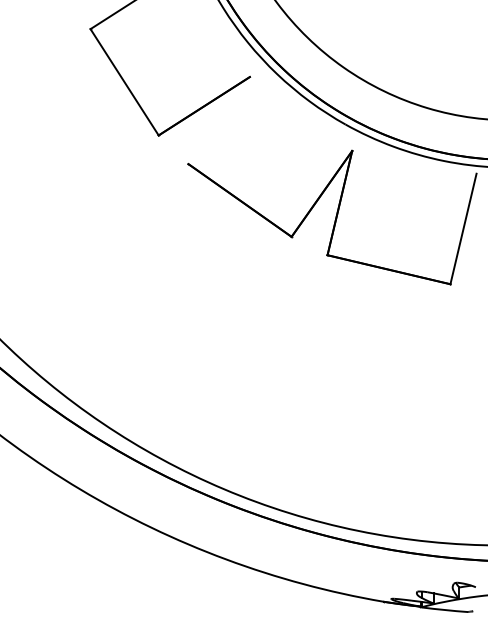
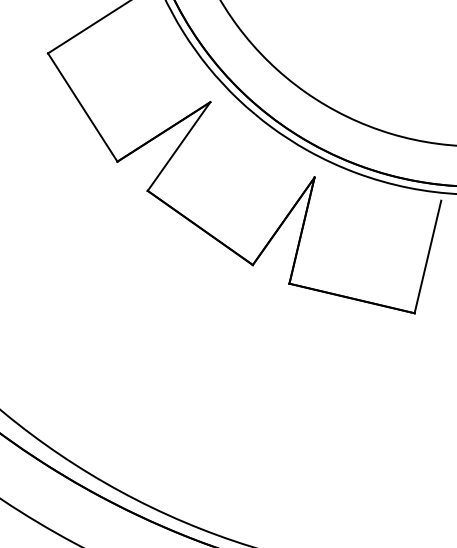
line: (218, 120) -> (178, 146), added

